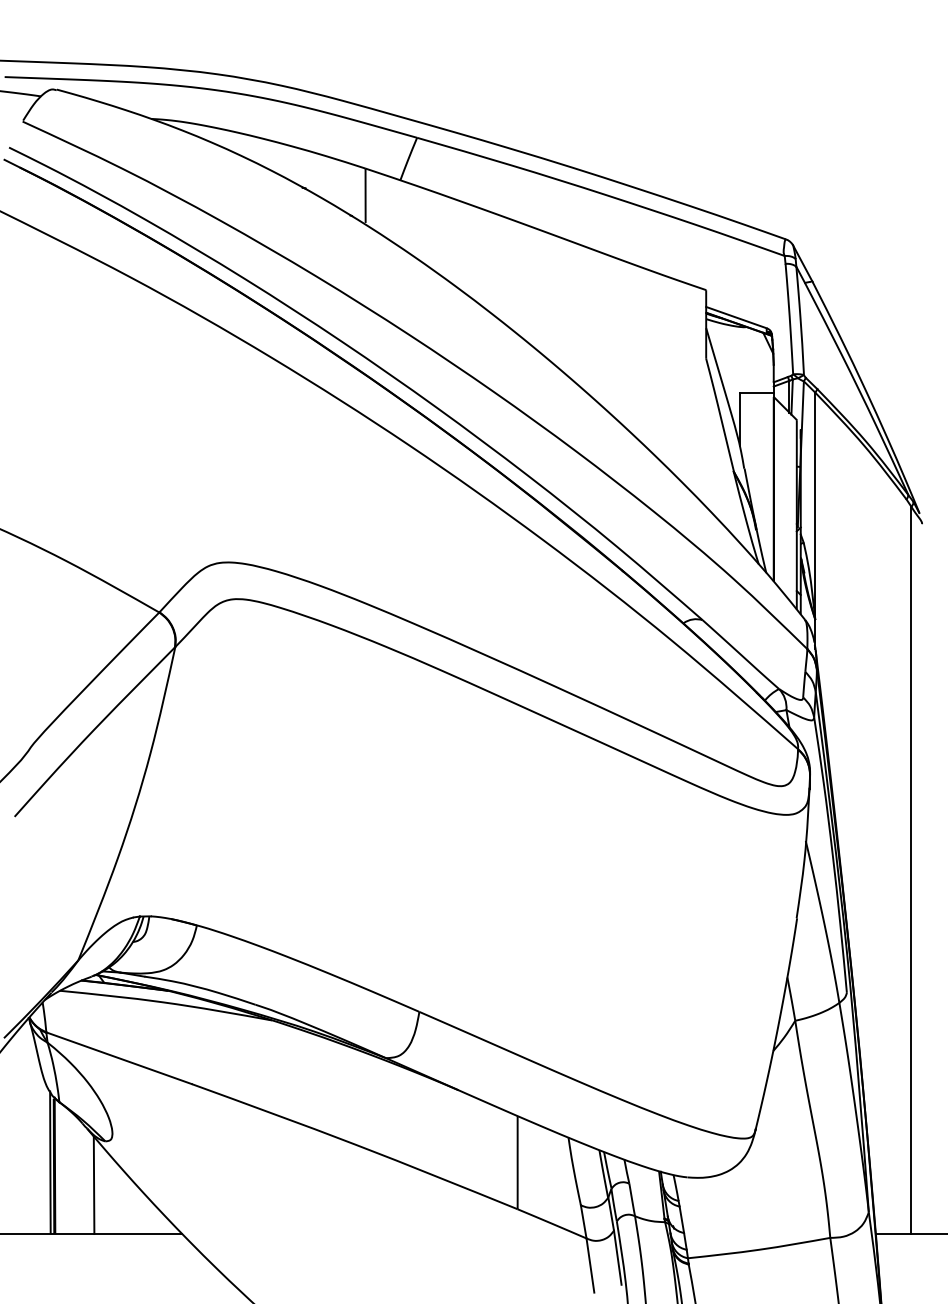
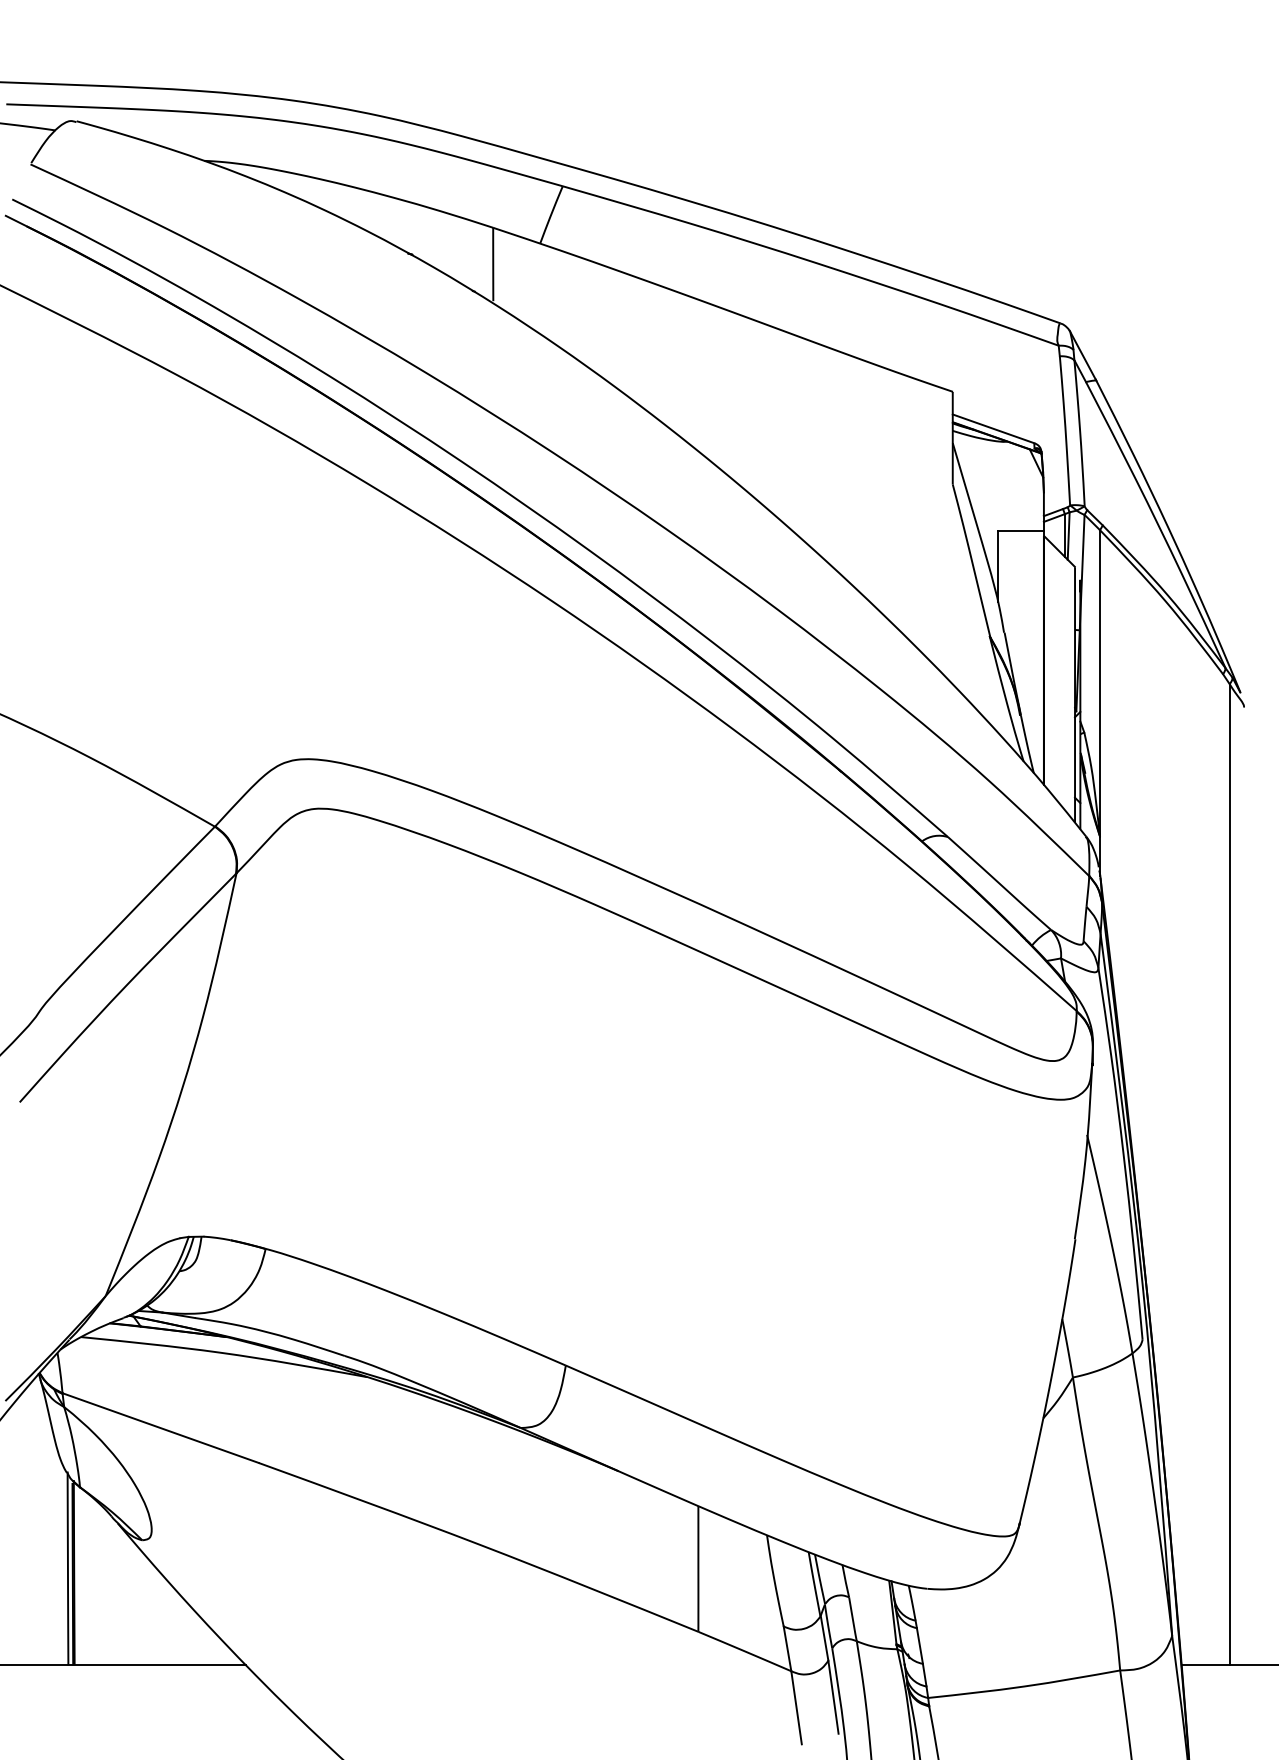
line: (93, 1185) -> (126, 1599), removed

